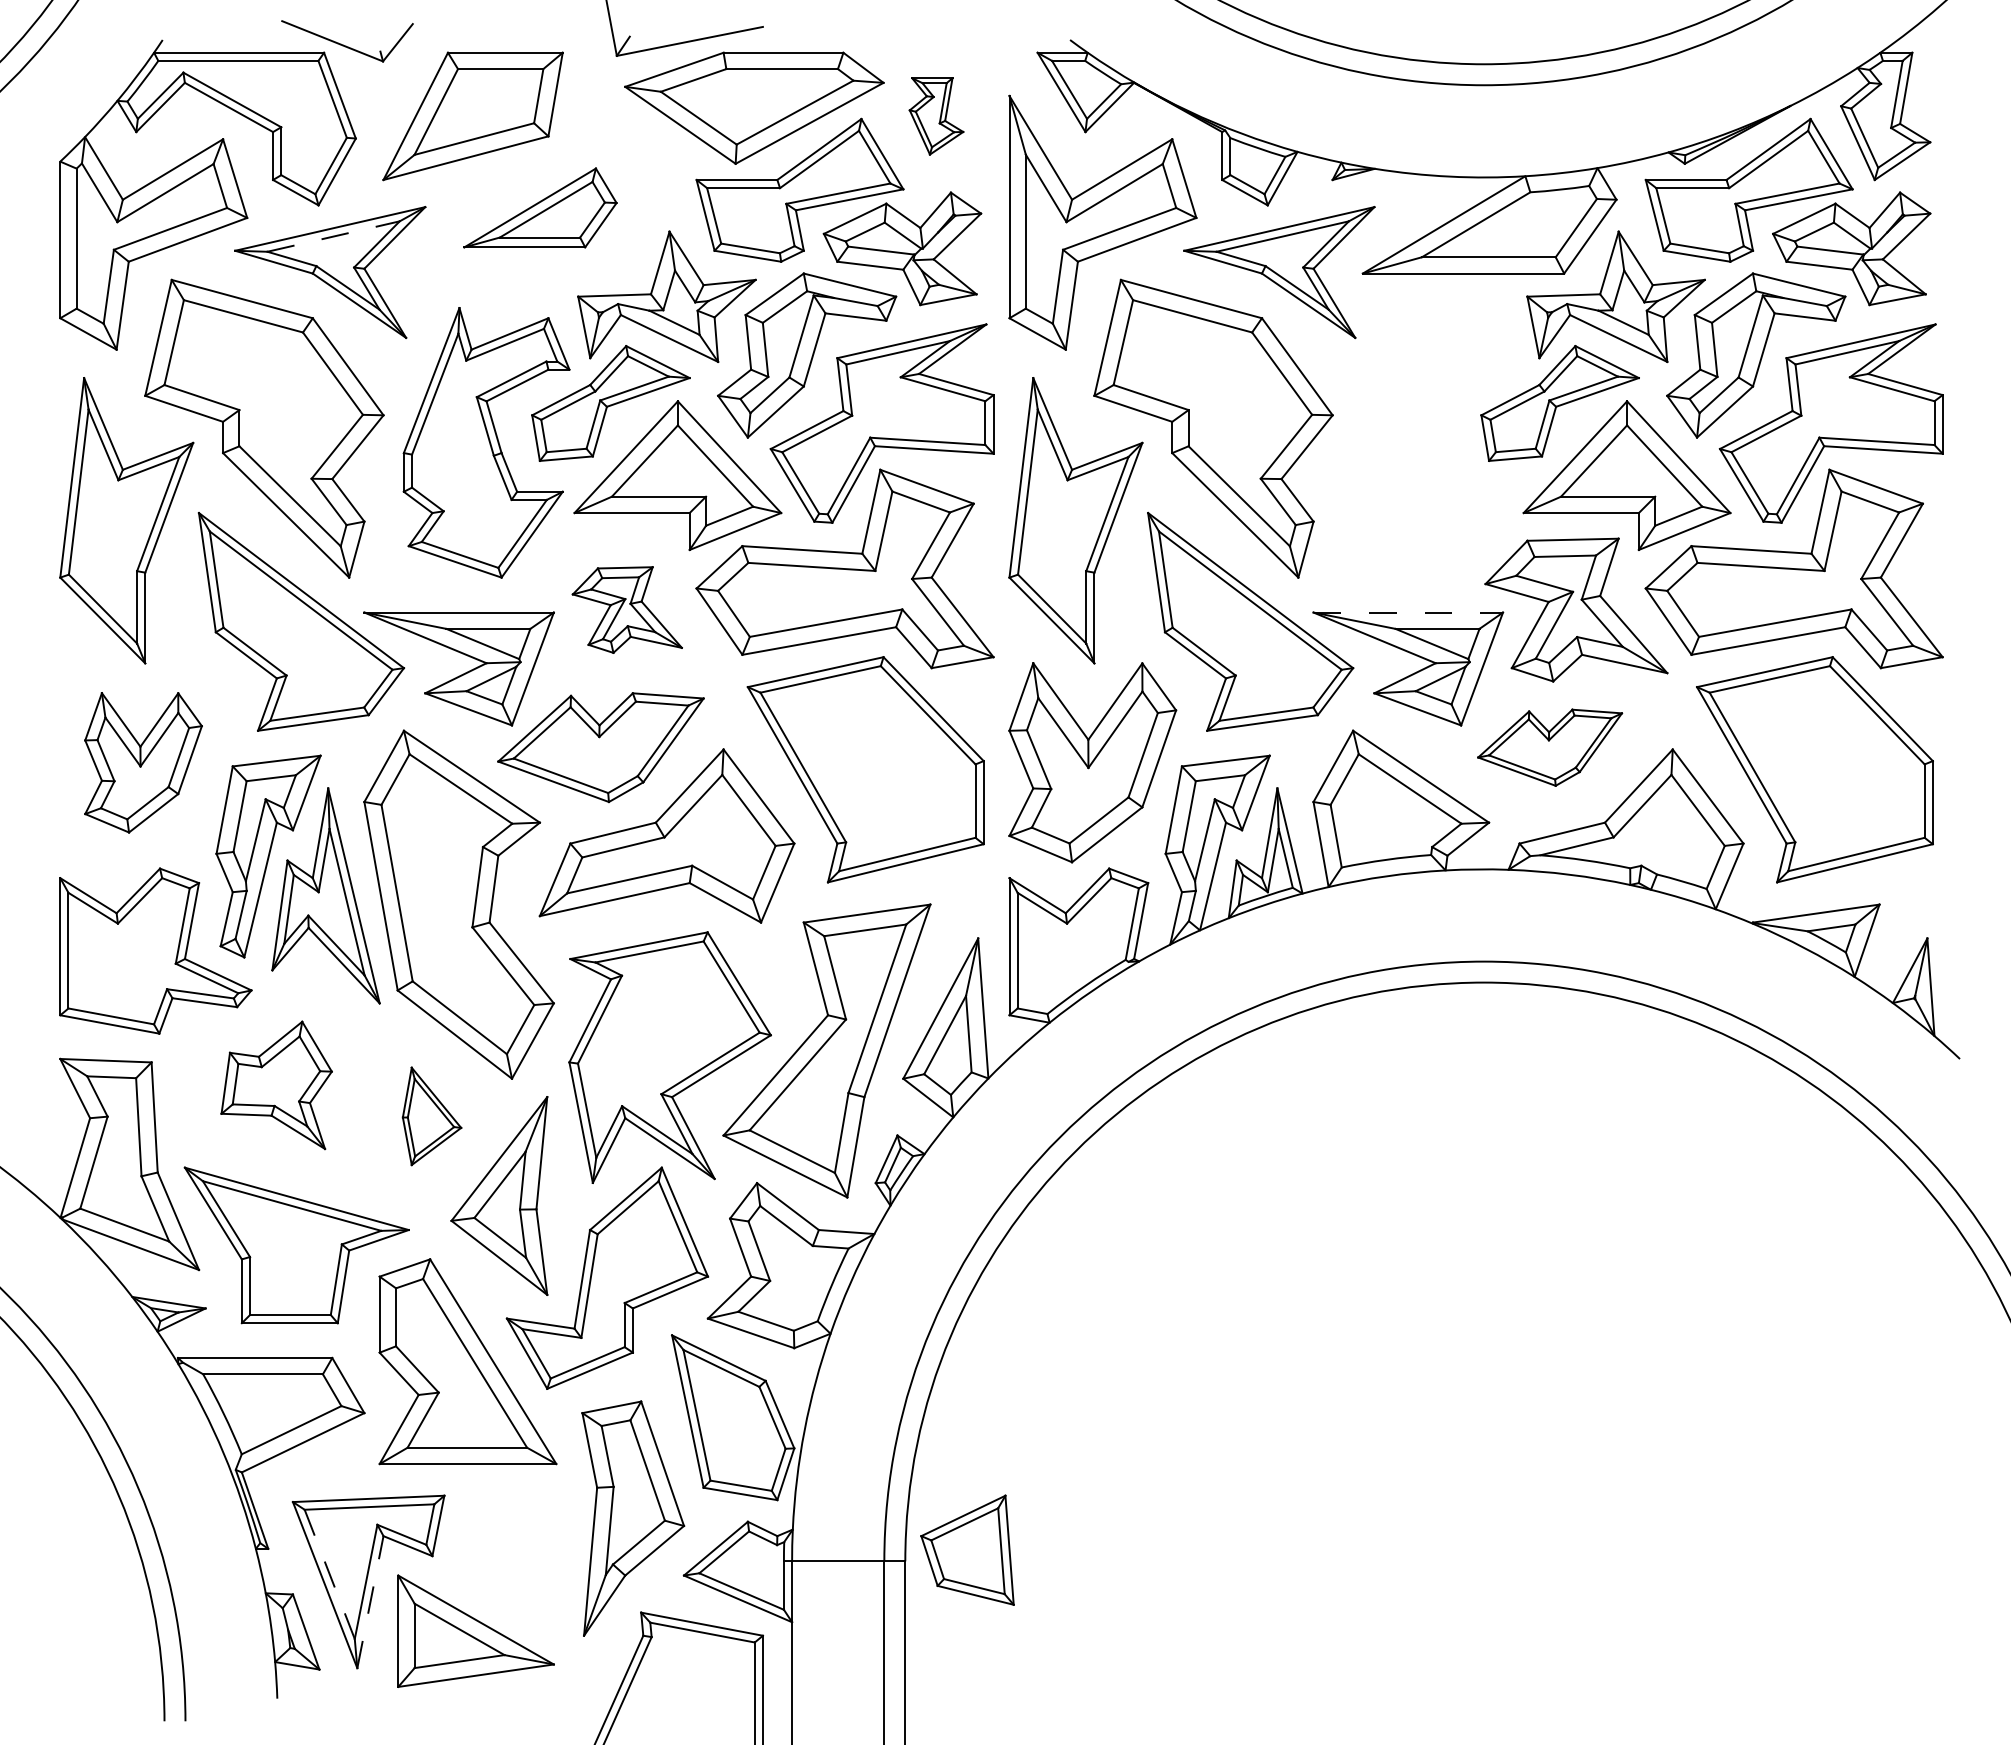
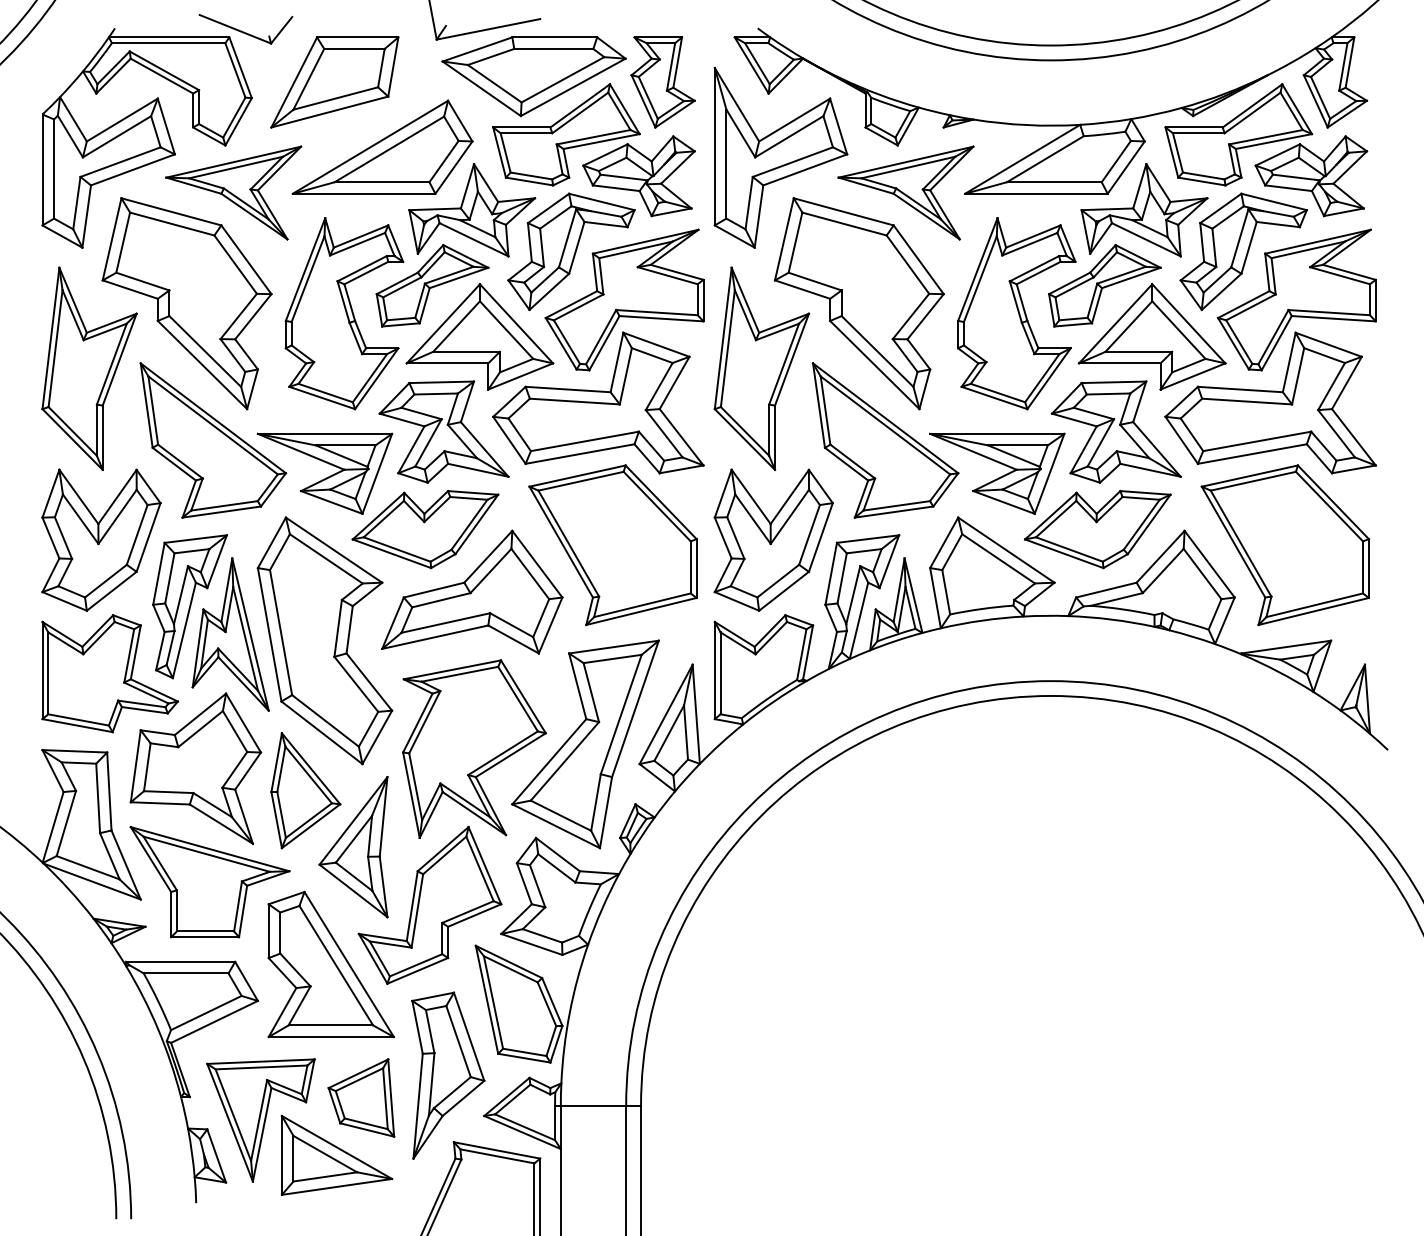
part: (936, 116) -> (663, 82), size x1.67
part: (540, 207) -> (382, 146), size x1.67
line: (333, 236) -> (236, 167), dashed -> solid
part: (1435, 442) -> (1016, 313), added
part: (627, 609) -> (444, 431), size x1.67
line: (1408, 612) -> (997, 433), dashed -> solid
part: (1549, 747) -> (1097, 529), size x1.43
part: (143, 762) -> (101, 540), size x1.43
part: (276, 1085) -> (195, 768), size x1.67
part: (431, 1116) -> (305, 790), size x1.67
part: (967, 1549) -> (361, 1097), moved
line: (329, 1574) -> (233, 1115), dashed -> solid
line: (370, 1601) -> (262, 1134), dashed -> solid

